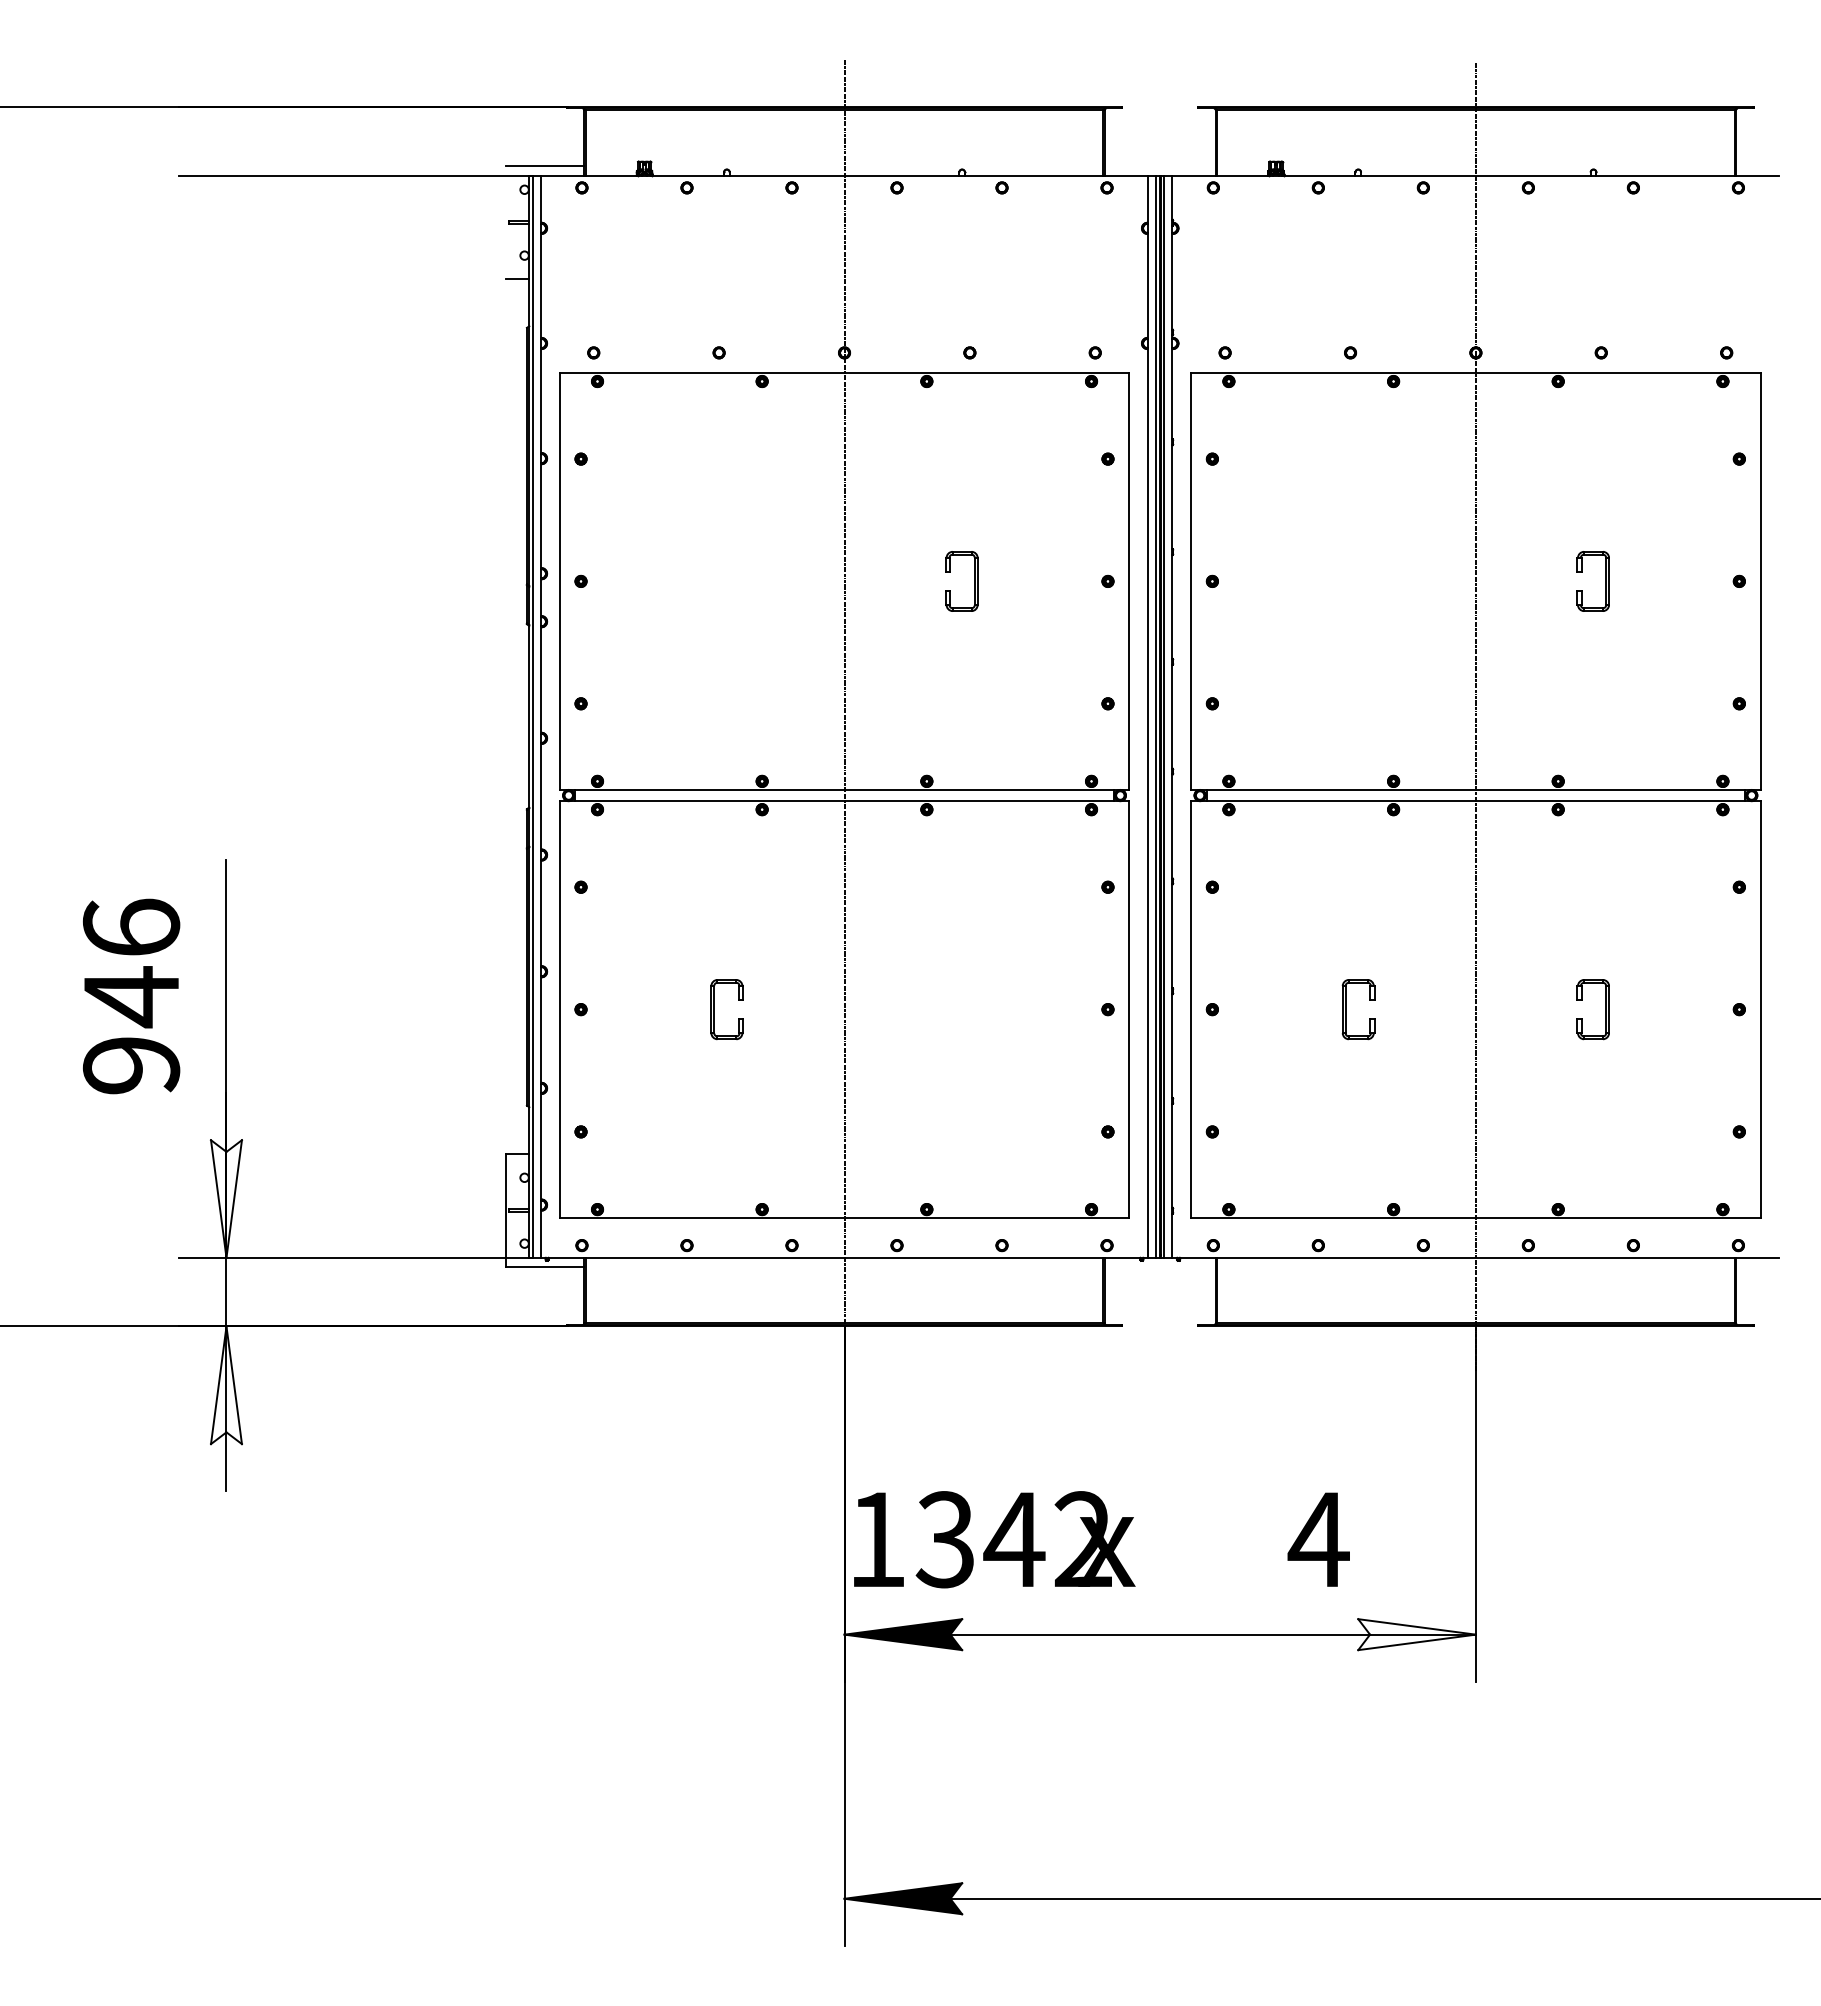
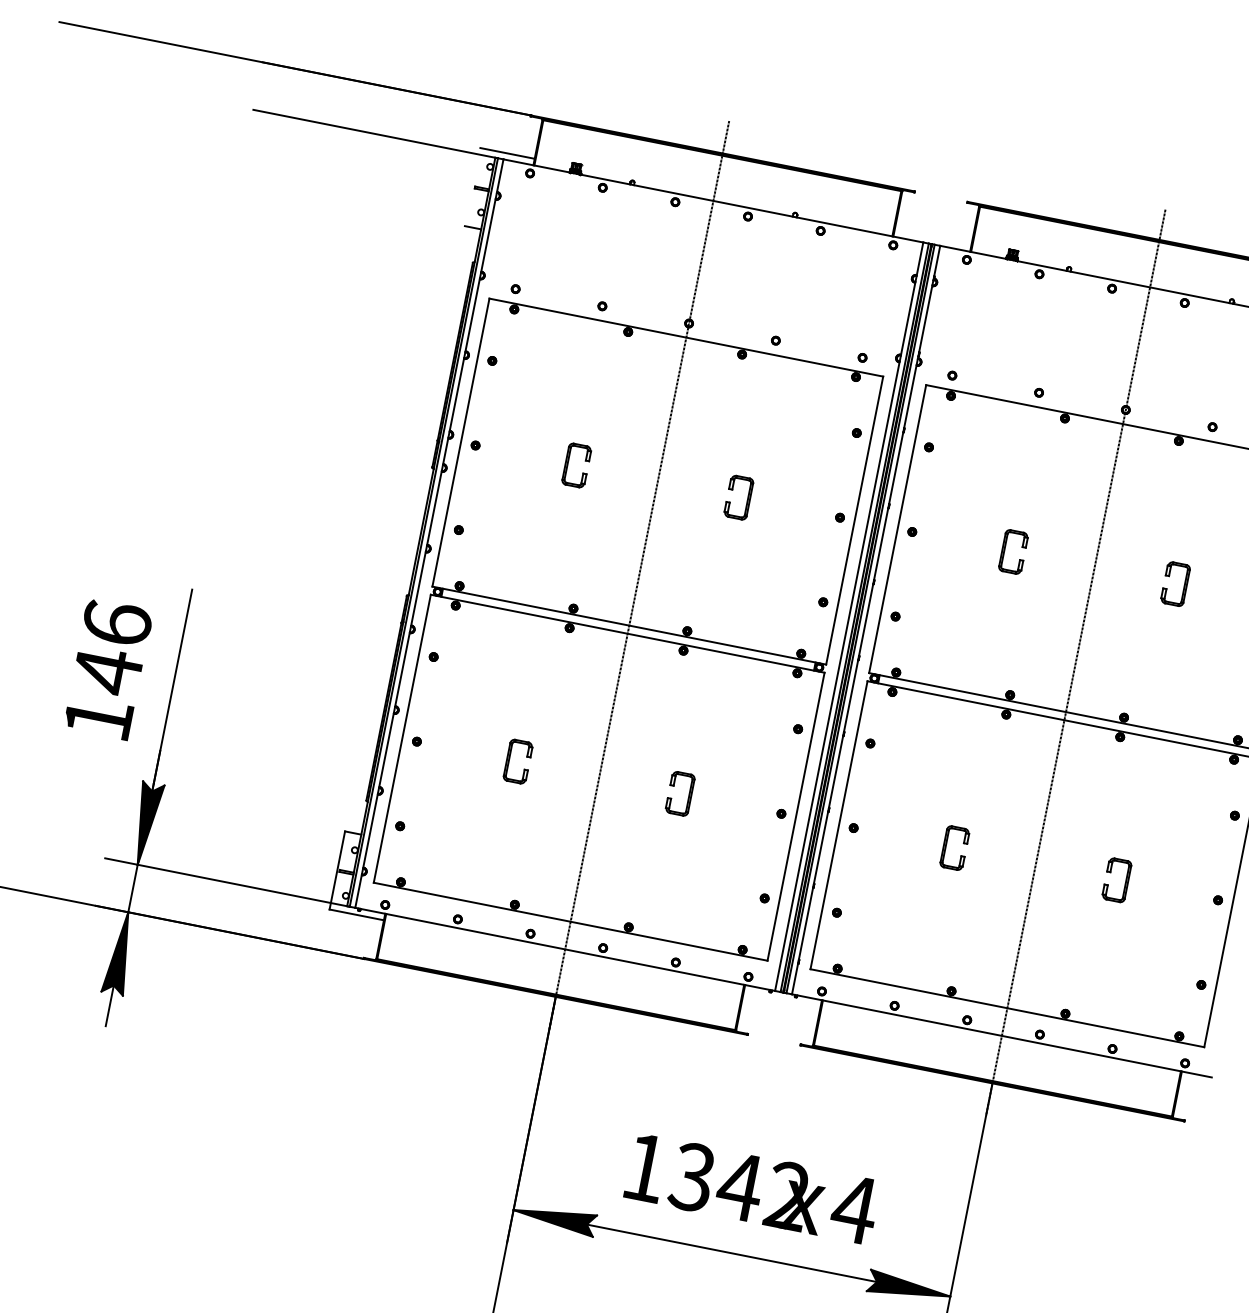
part: (714, 581) -> (567, 463), added
part: (1346, 581) -> (1005, 550), added
part: (974, 1009) -> (689, 795), added
text: (131, 1065) -> (98, 718), 946 -> 146
fill: (226, 1198) -> (145, 823), added
fill: (226, 1385) -> (120, 953), added
text: (994, 1539) -> (726, 1183), moved
fill: (1416, 1634) -> (909, 1288), added

